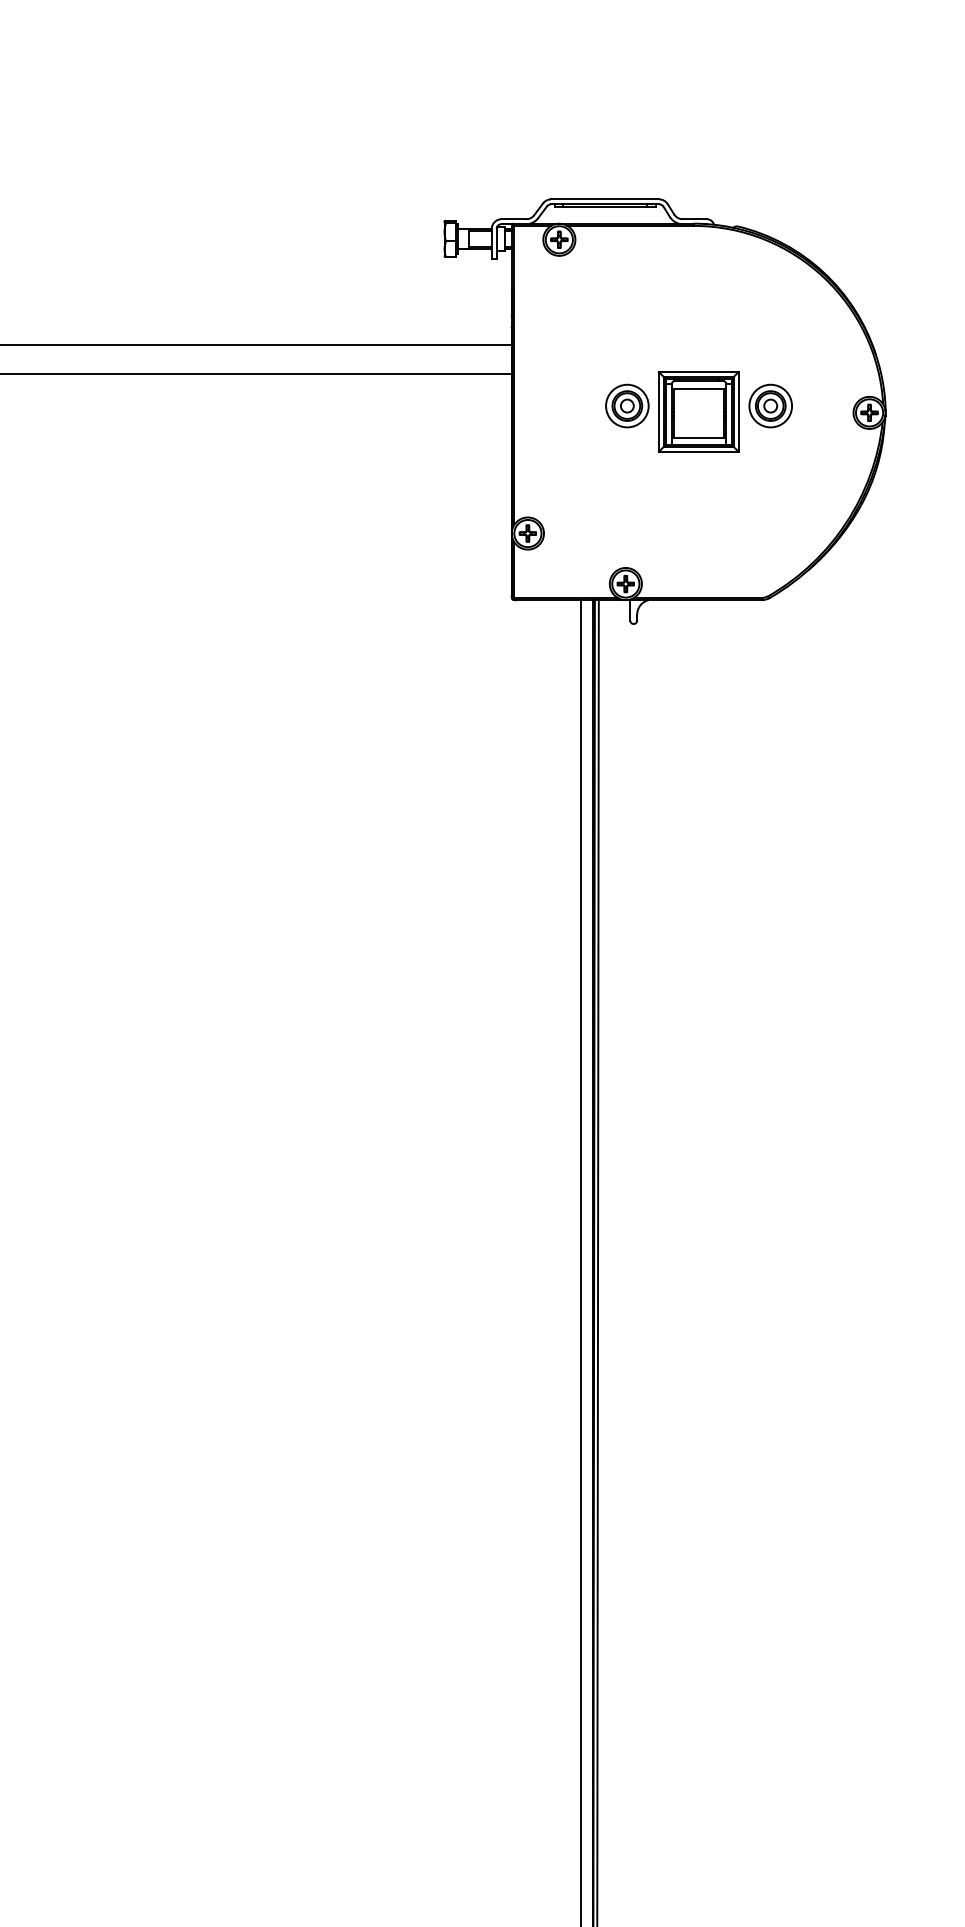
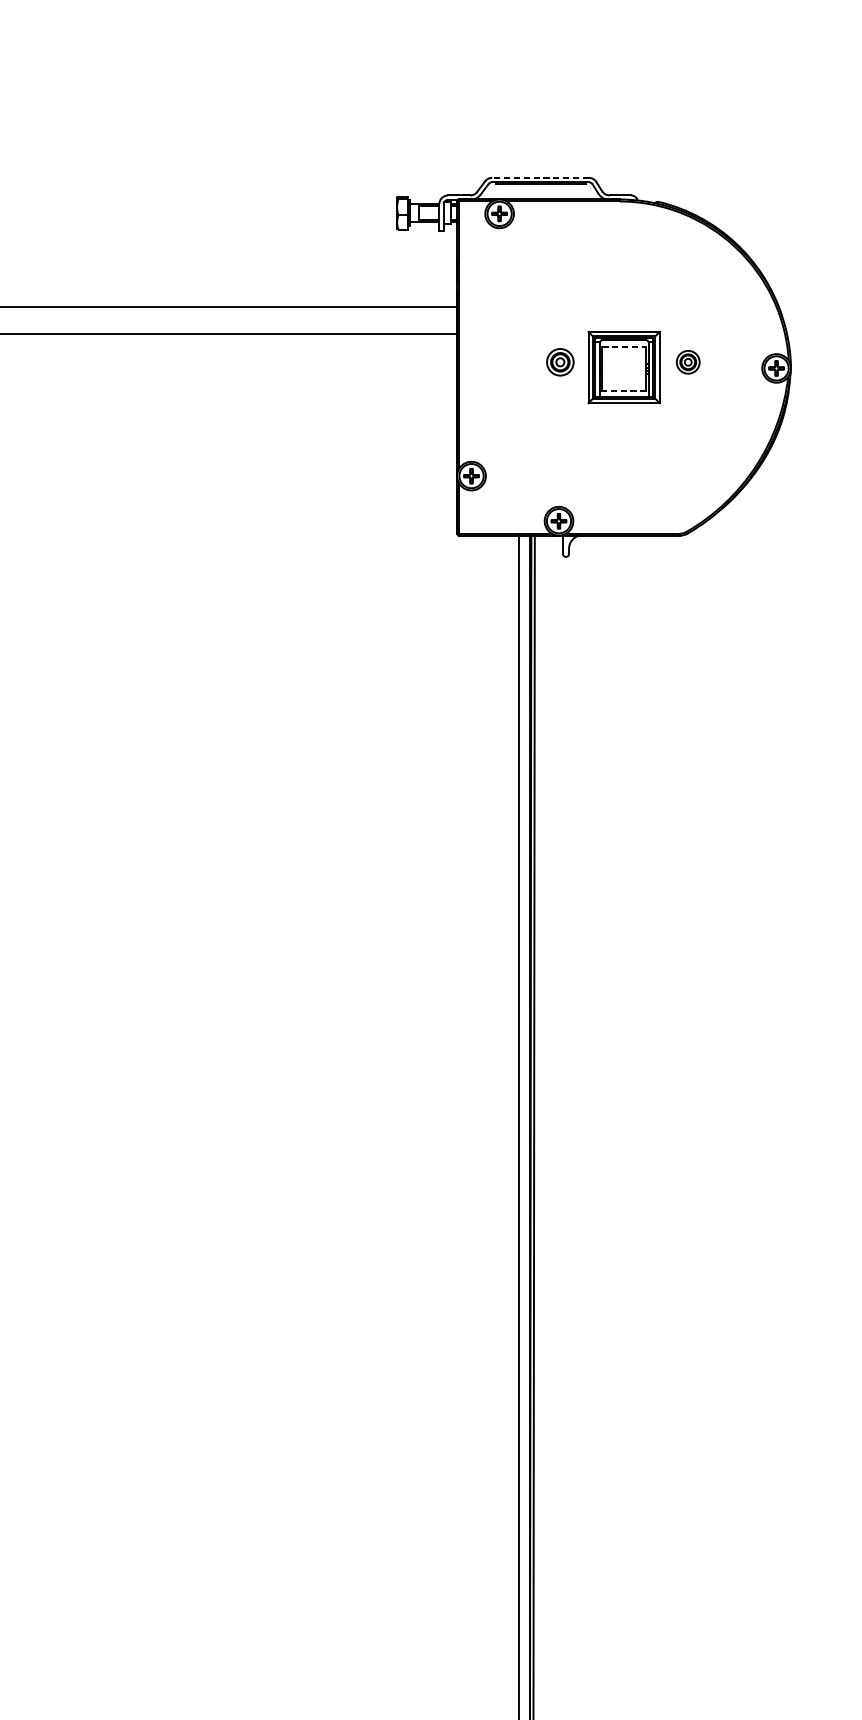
line: (604, 199) -> (539, 177), solid -> dashed
line: (699, 388) -> (624, 346), solid -> dashed
part: (627, 405) -> (560, 361), size x0.7
part: (770, 405) -> (688, 361), size x0.6
line: (699, 438) -> (624, 391), solid -> dashed

